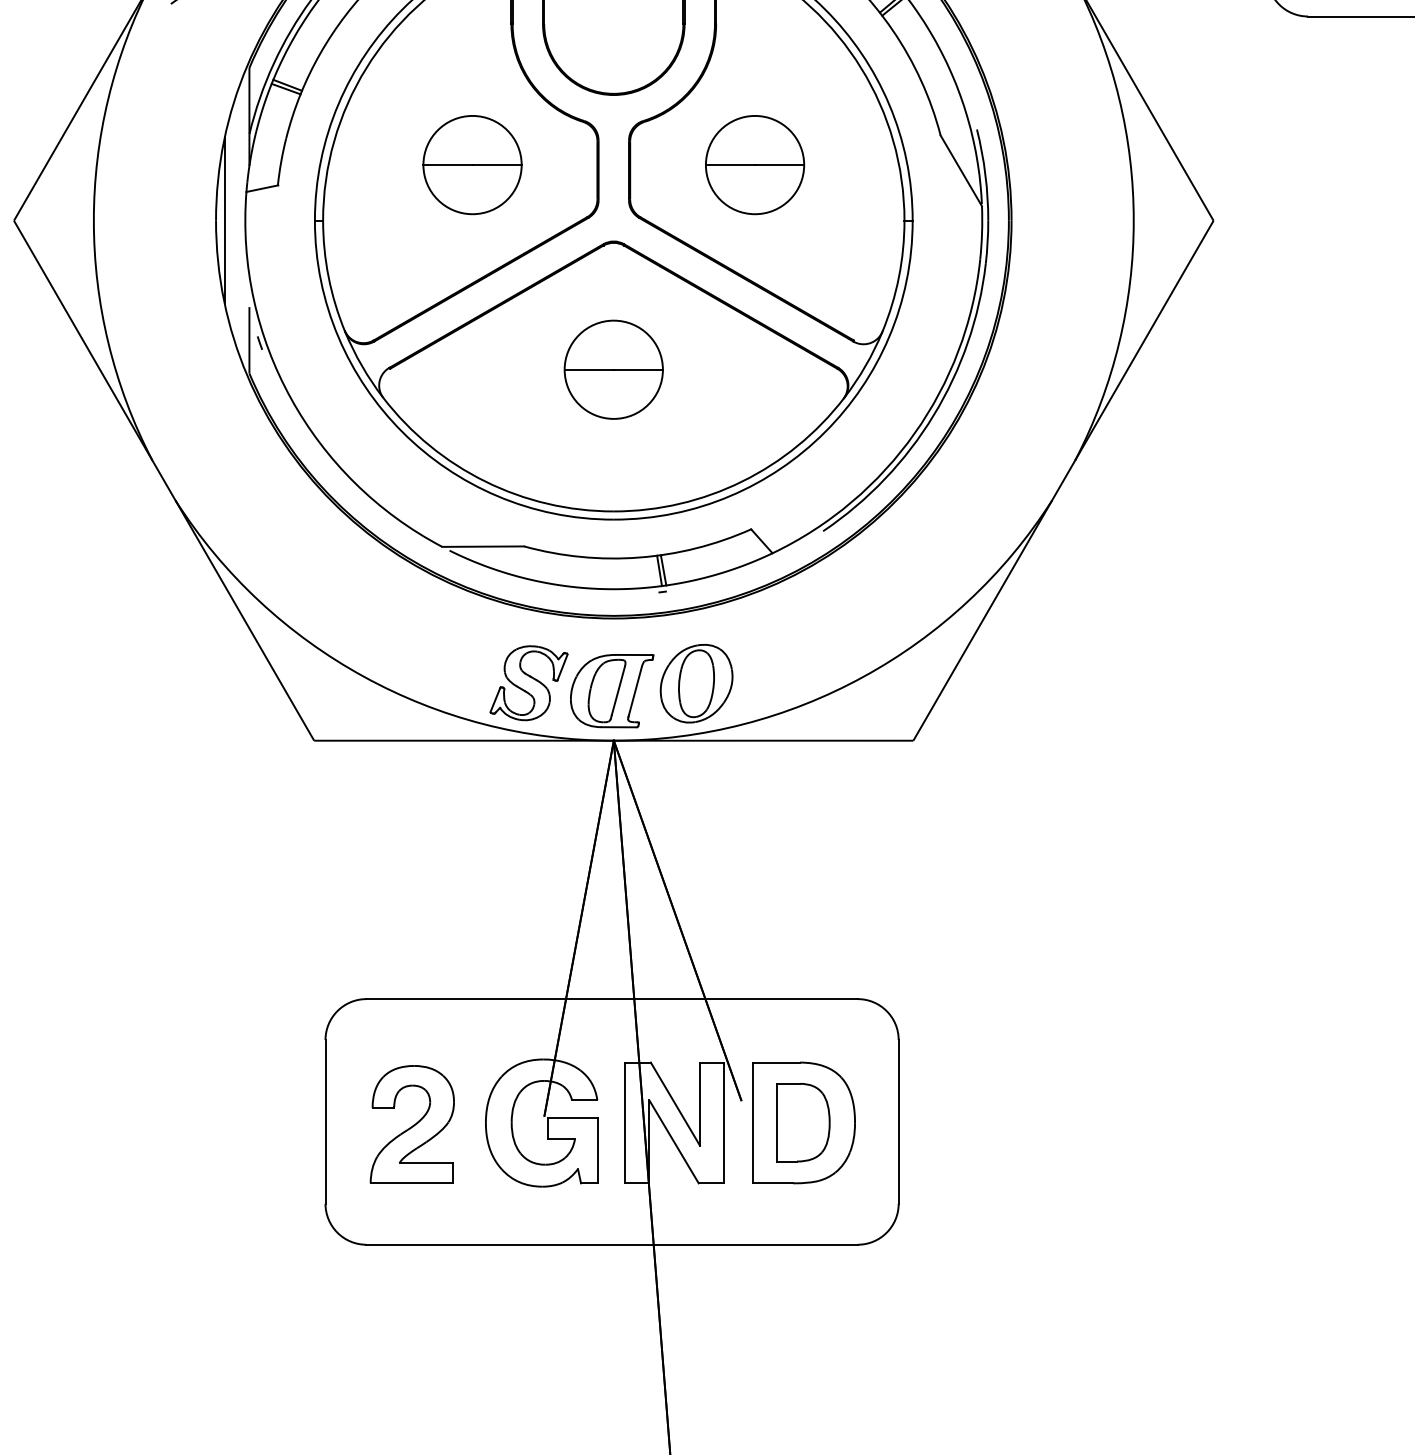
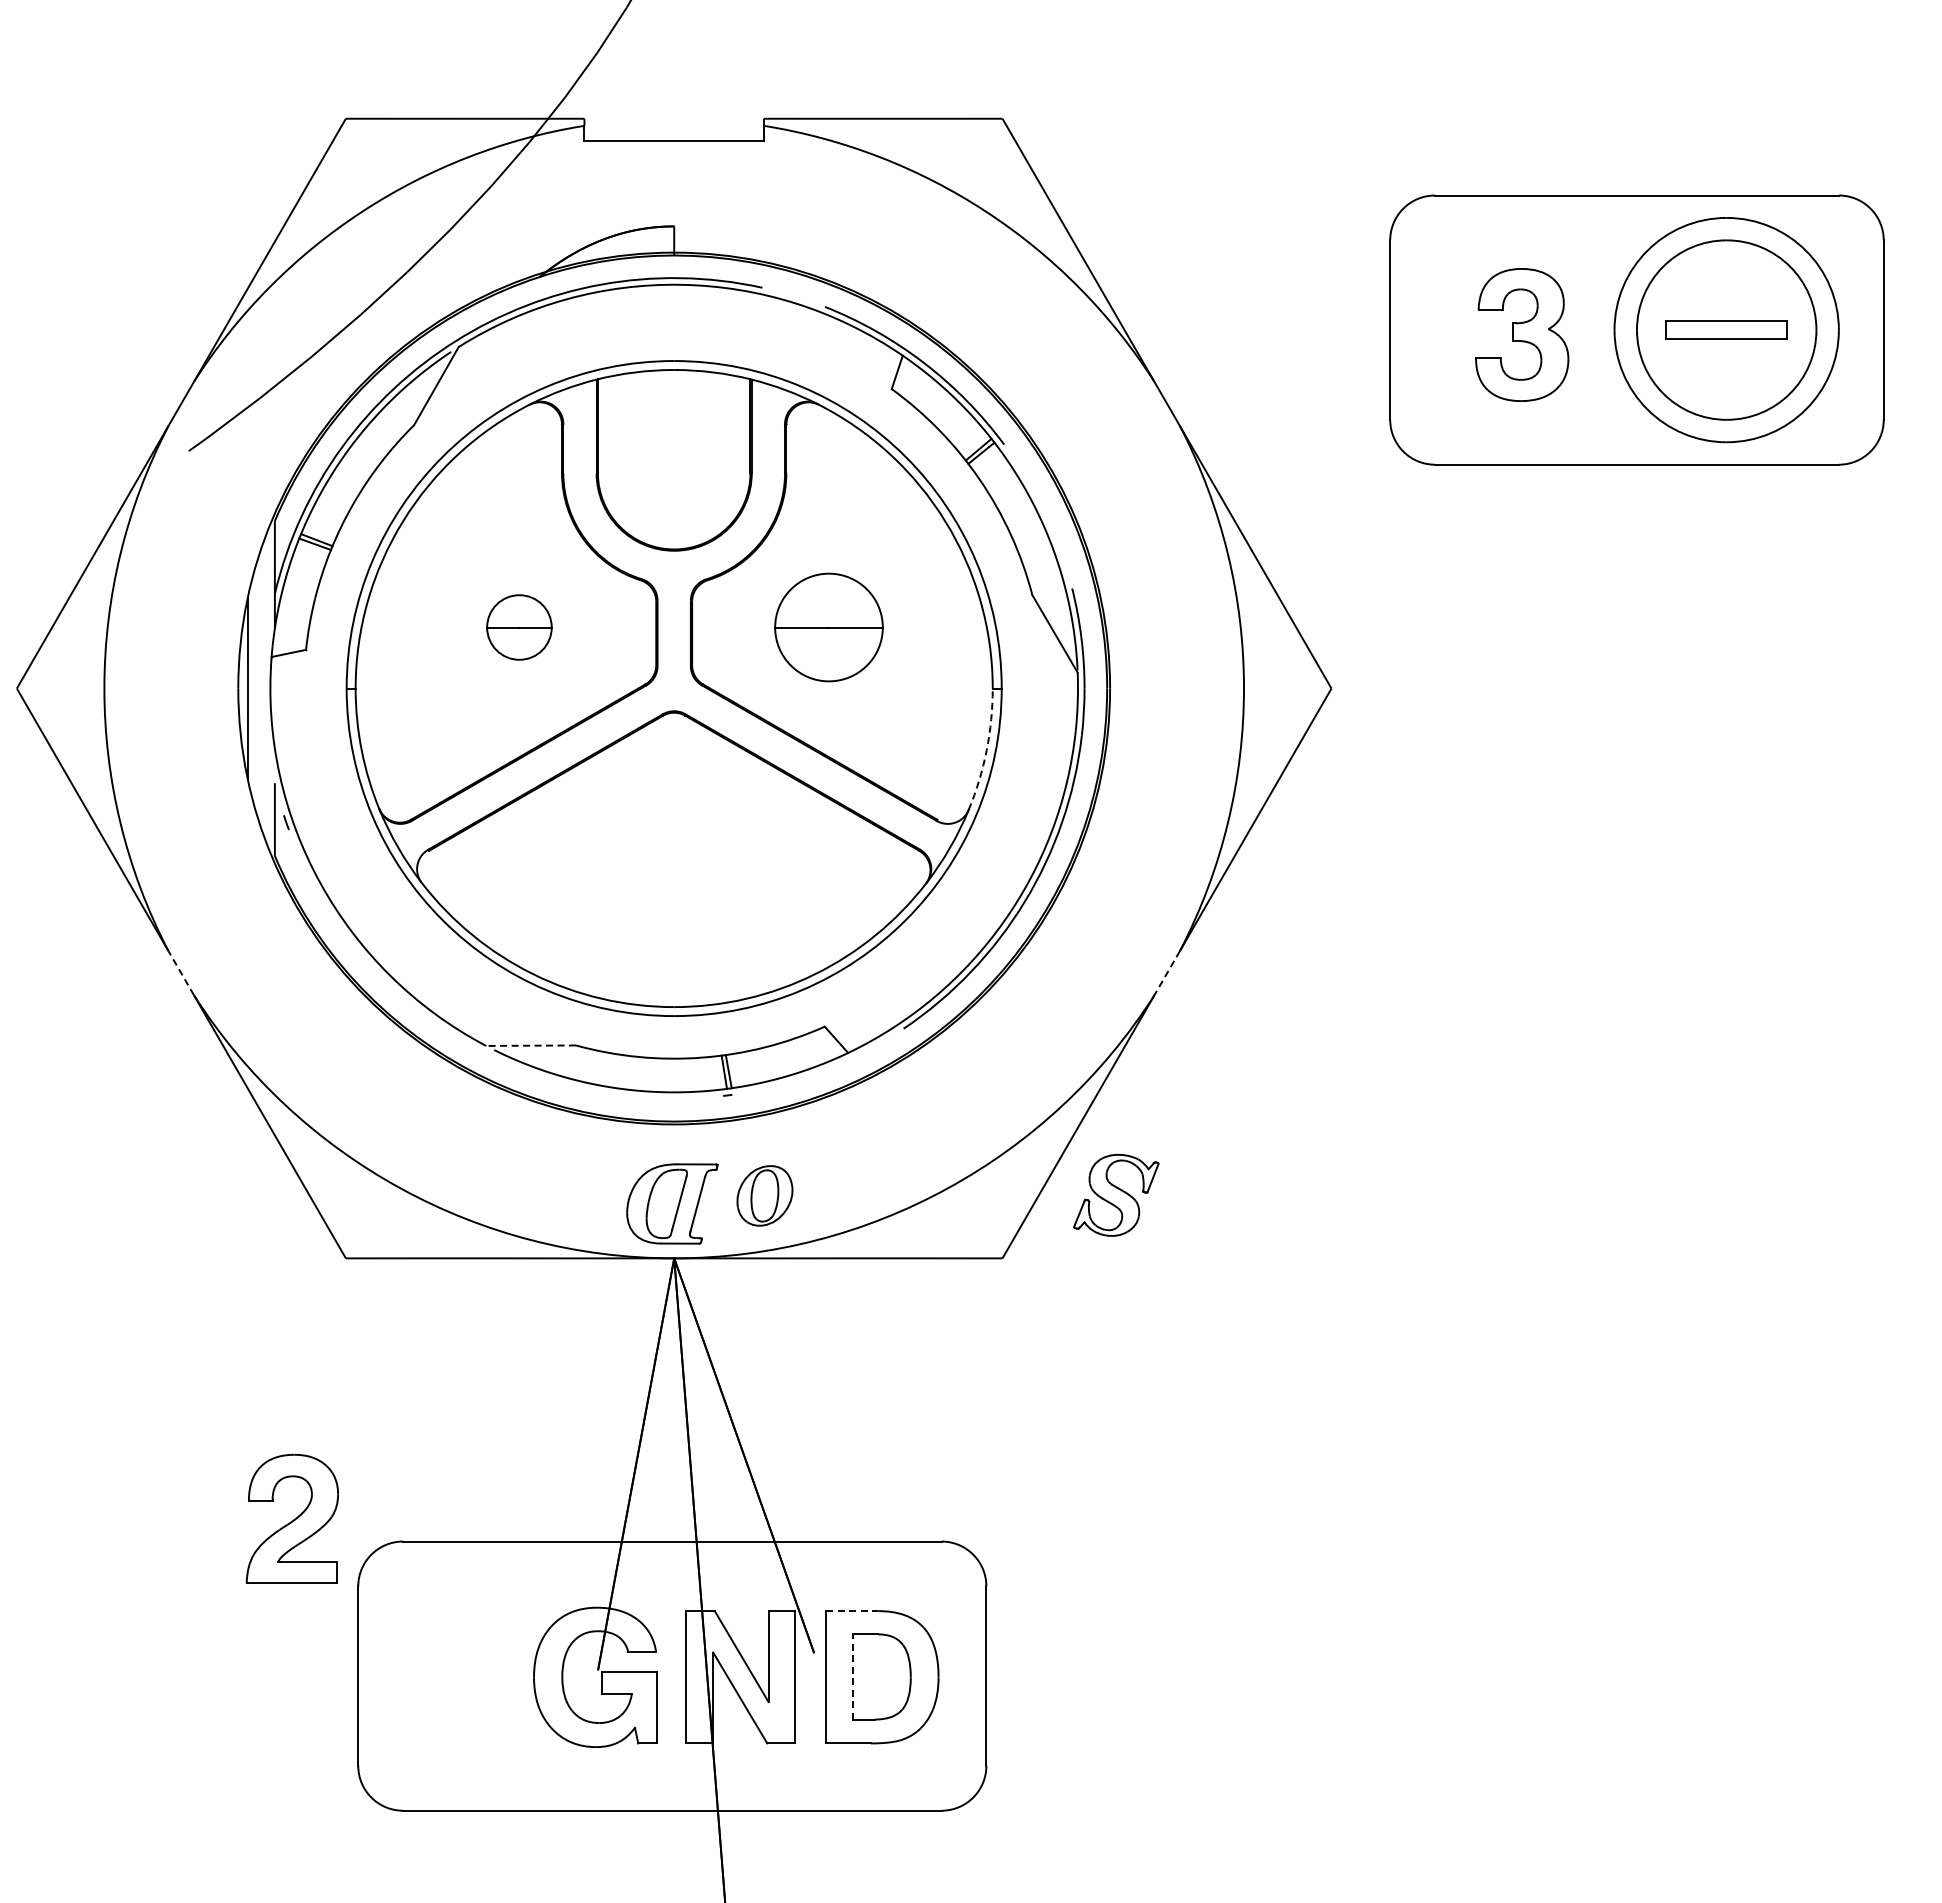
part: (472, 165) -> (519, 627), size x0.6
arc: (898, 277) -> (986, 750), solid -> dashed
part: (613, 369) -> (673, 851), removed
line: (164, 480) -> (181, 973), solid -> dashed
line: (1063, 480) -> (1167, 973), solid -> dashed
line: (483, 546) -> (531, 1045), solid -> dashed
part: (529, 682) -> (1116, 1194), moved
part: (696, 683) -> (764, 1195), size x0.7
line: (776, 1062) -> (852, 1611), solid -> dashed
line: (777, 1122) -> (853, 1676), solid -> dashed
part: (411, 1124) -> (291, 1518), moved

